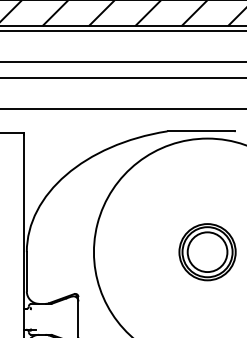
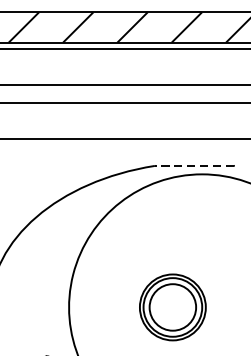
line: (201, 131) -> (195, 166), solid -> dashed
part: (207, 252) -> (172, 307), moved

